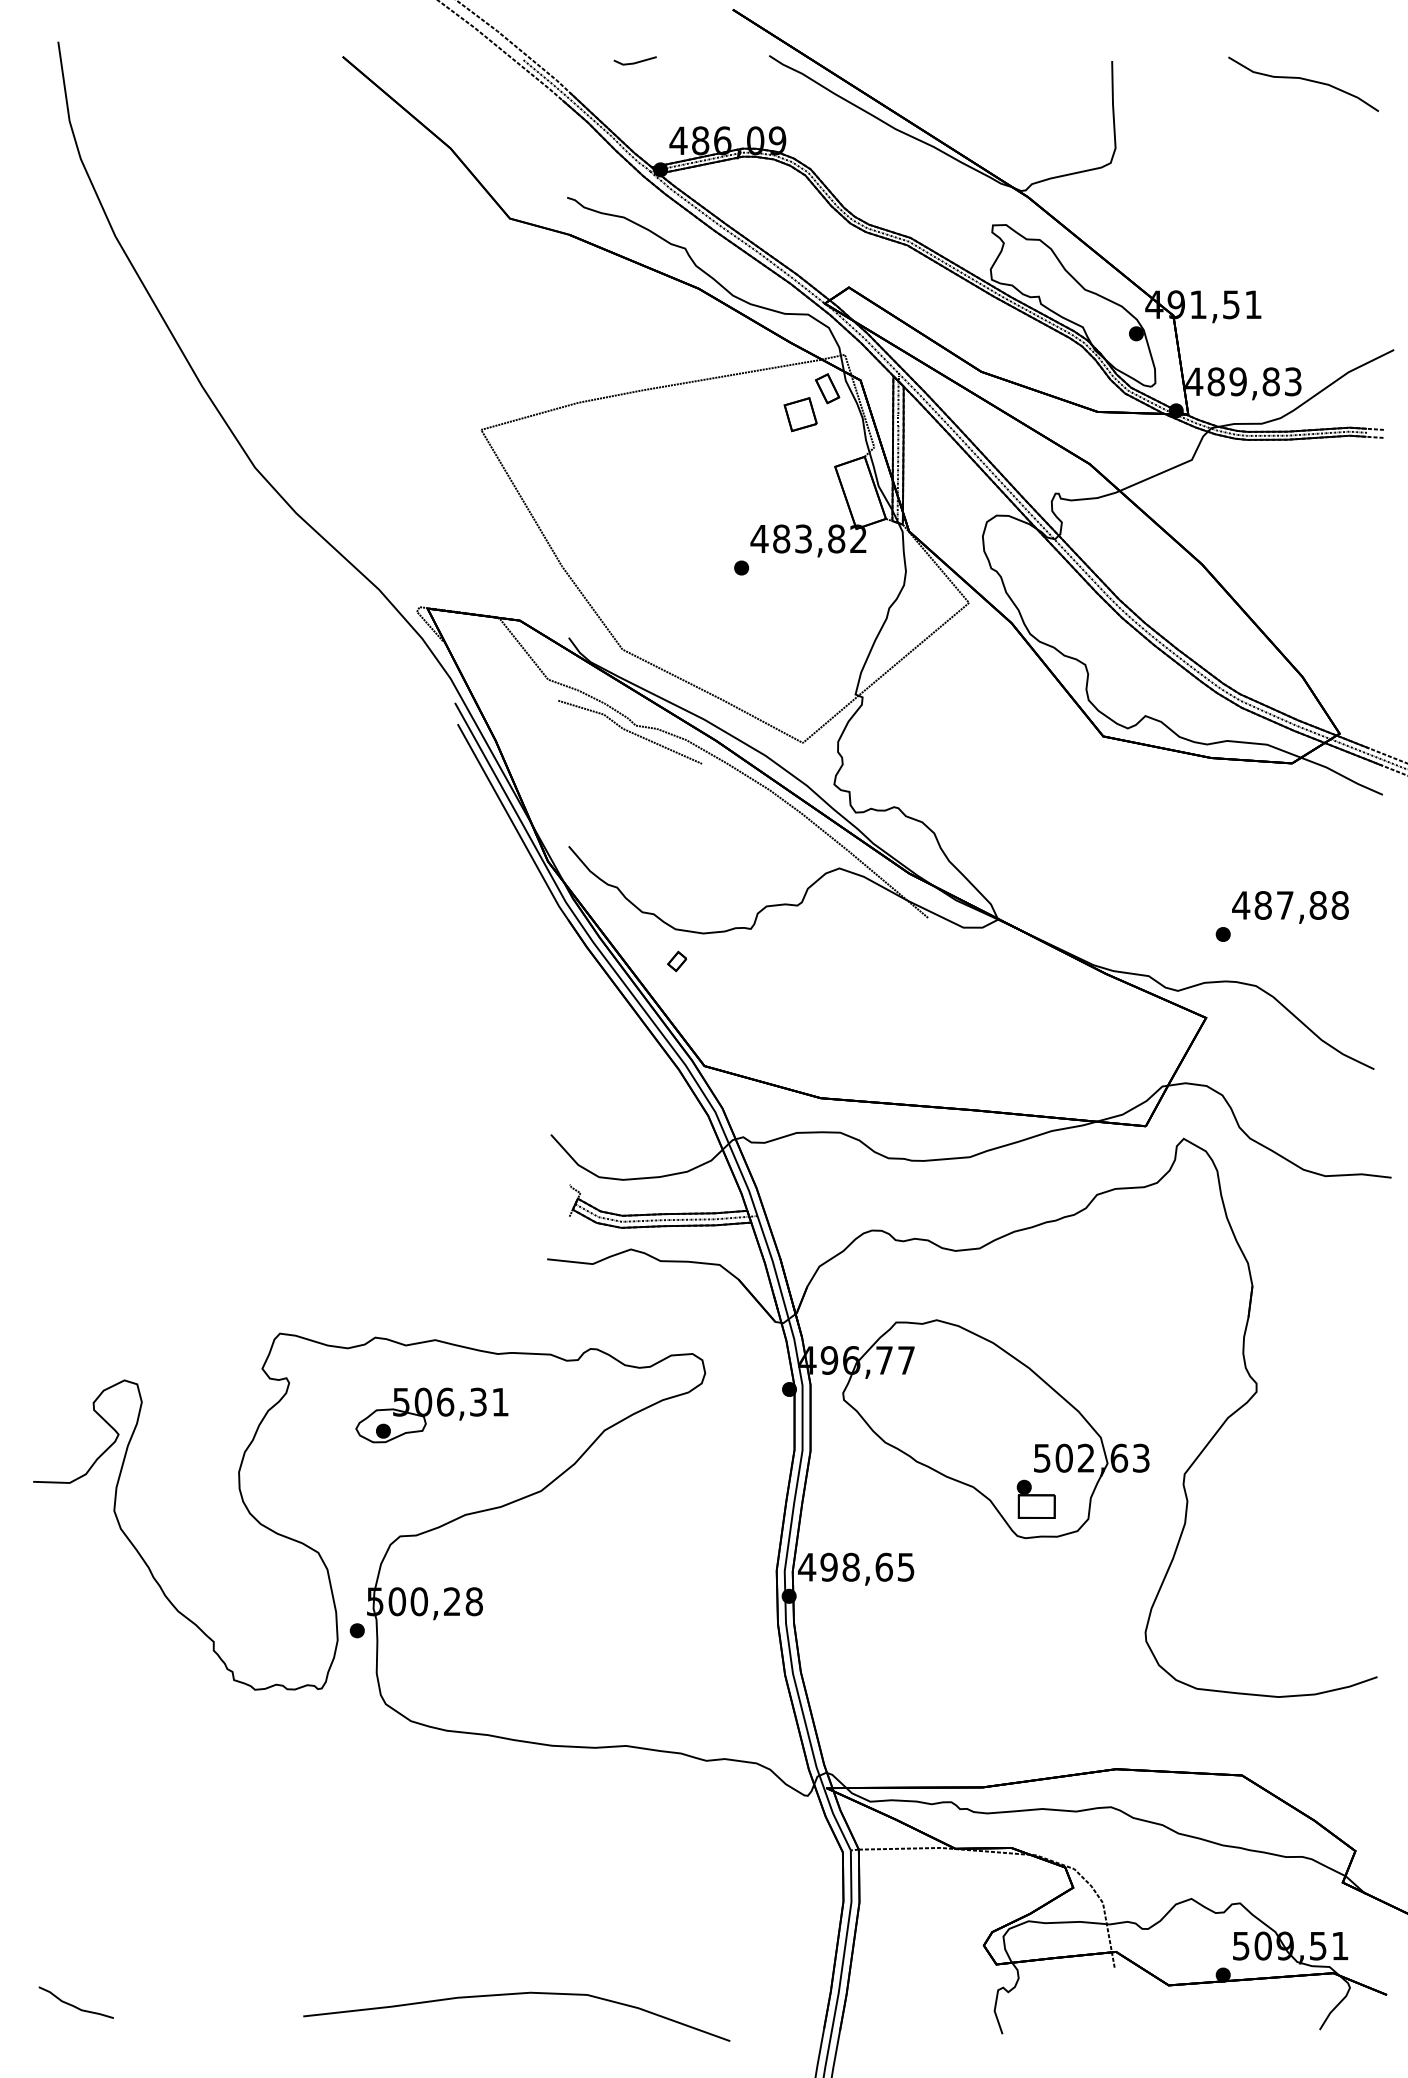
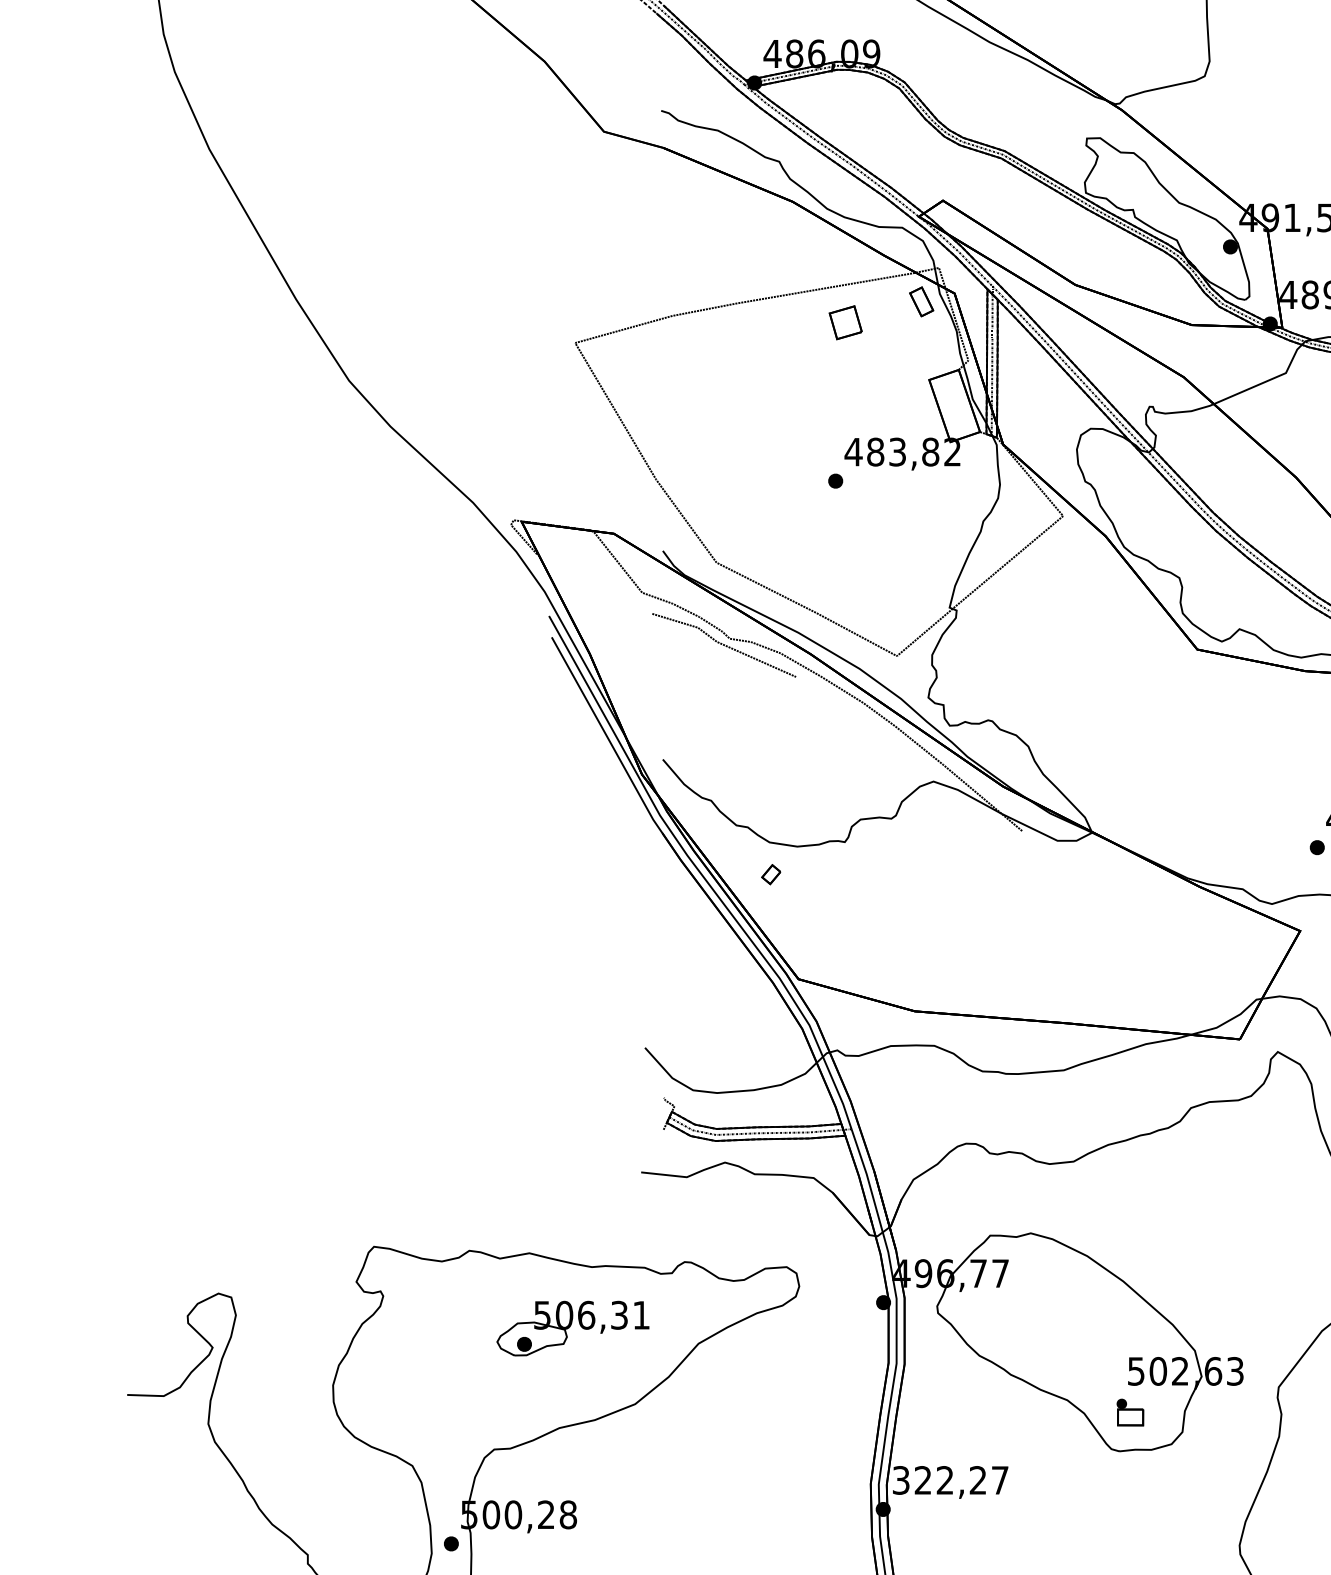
part: (800, 414) -> (845, 322), moved
part: (431, 1415) -> (572, 1328), moved
part: (1035, 1498) -> (1129, 1411), size x0.7
text: (856, 1566) -> (950, 1479), 498,65 -> 322,27

